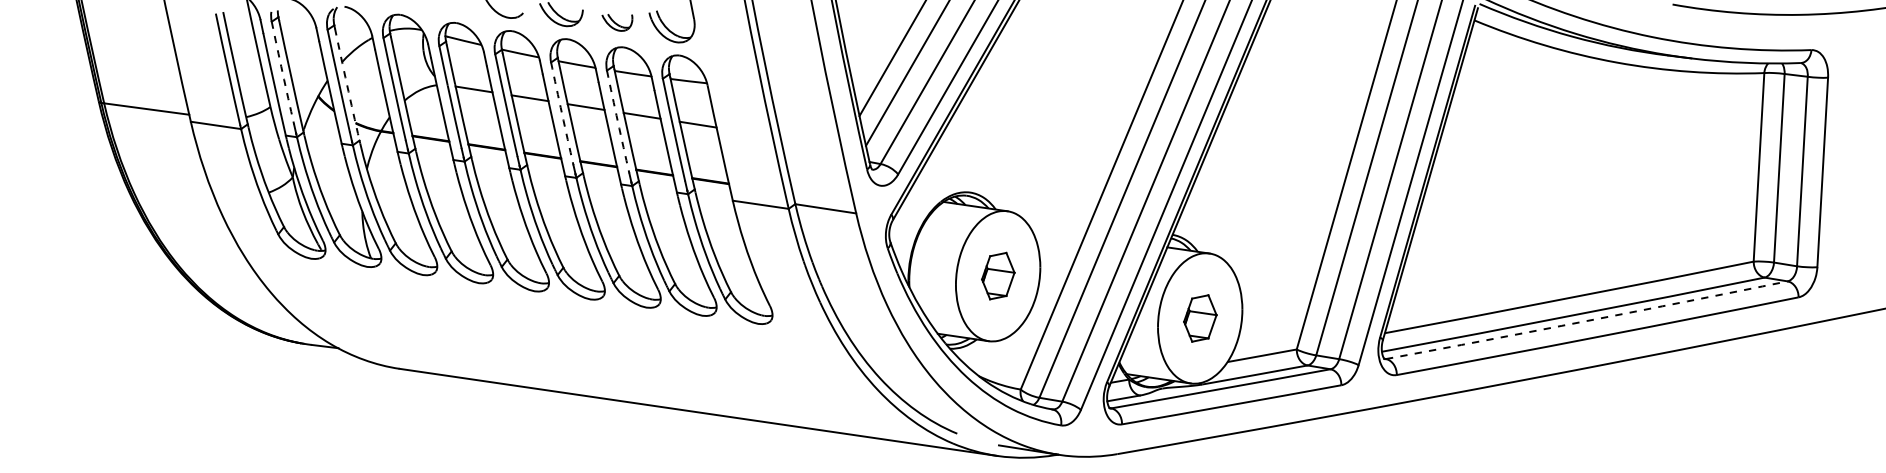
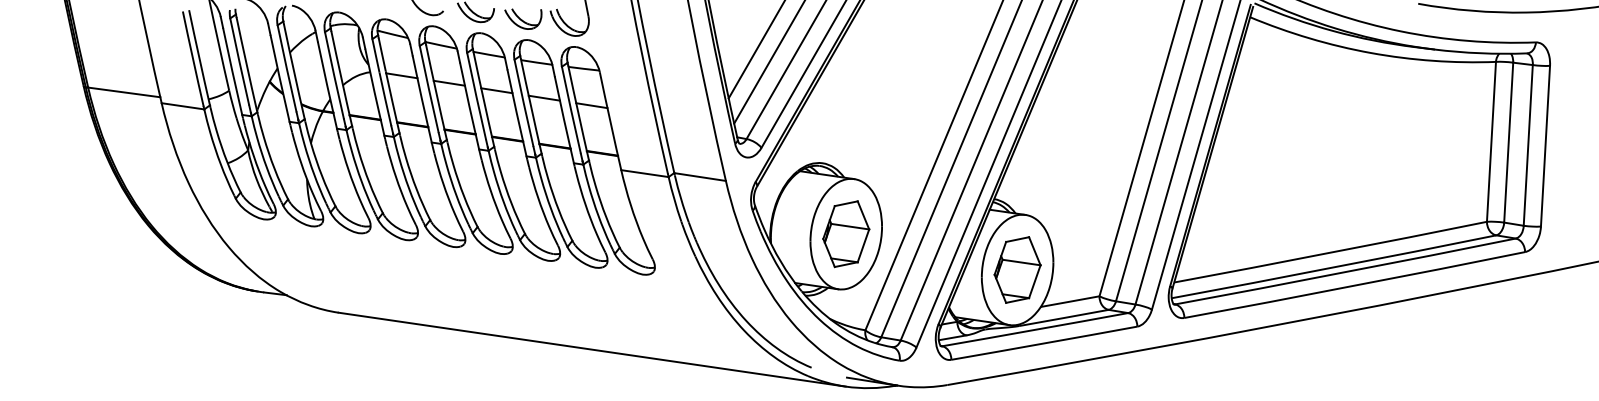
part: (617, 22) -> (523, 19), size x1.43
arc: (282, 73) -> (239, 62), dashed -> solid
arc: (347, 84) -> (294, 71), dashed -> solid
arc: (562, 113) -> (476, 96), dashed -> solid
arc: (617, 122) -> (523, 103), dashed -> solid
part: (998, 275) -> (846, 233), size x1.67
part: (1200, 318) -> (1017, 270), size x1.67
arc: (1586, 321) -> (1345, 272), dashed -> solid

